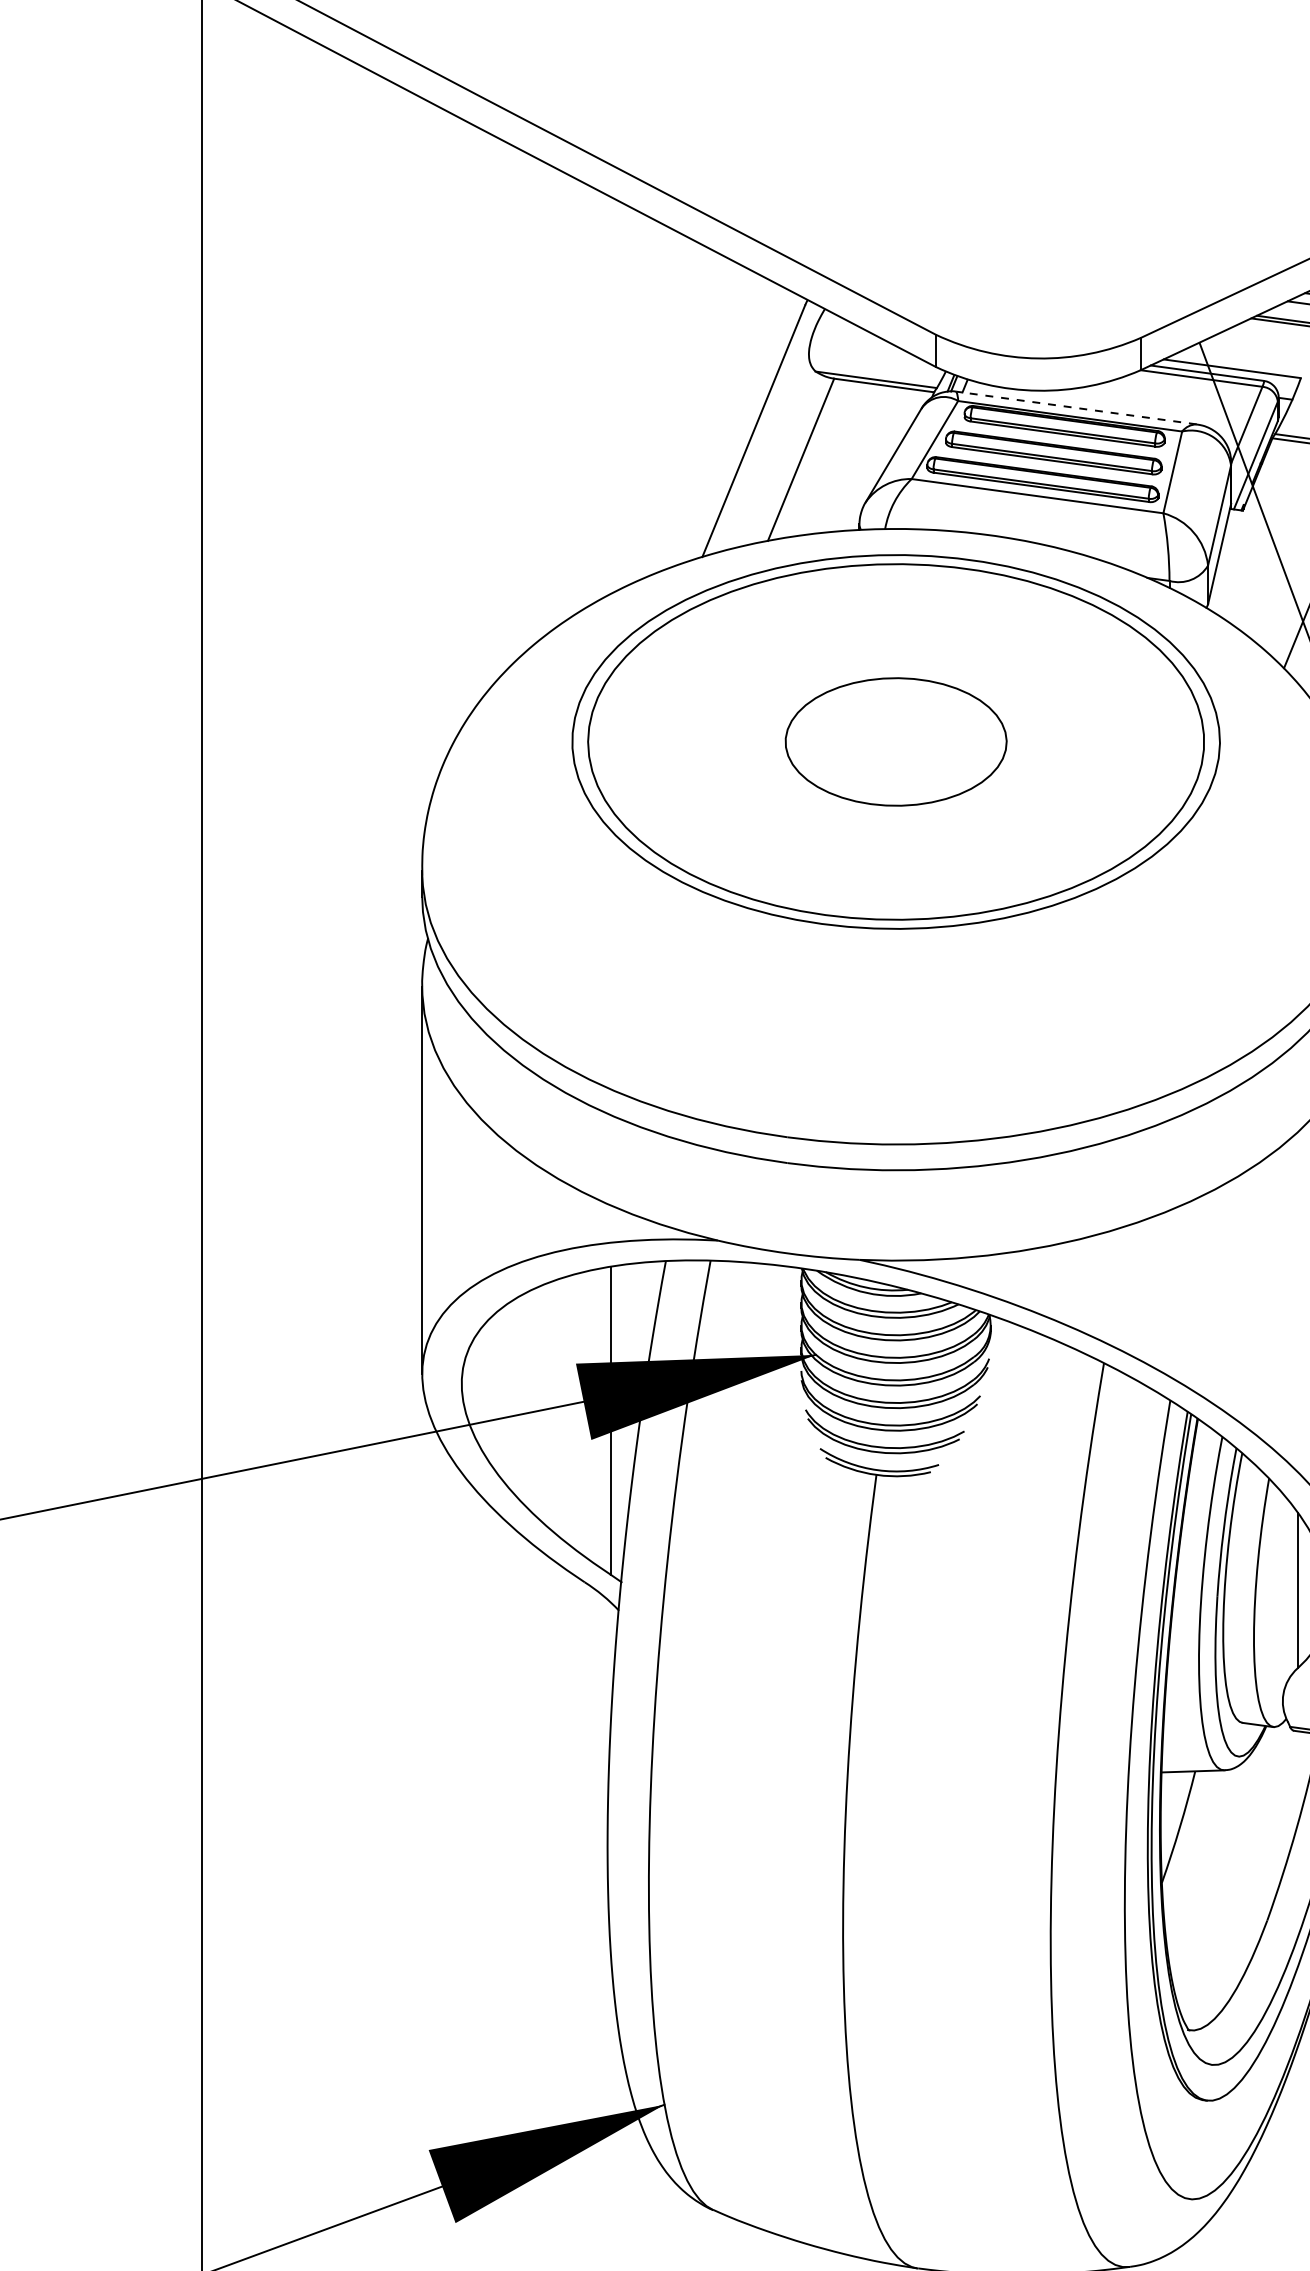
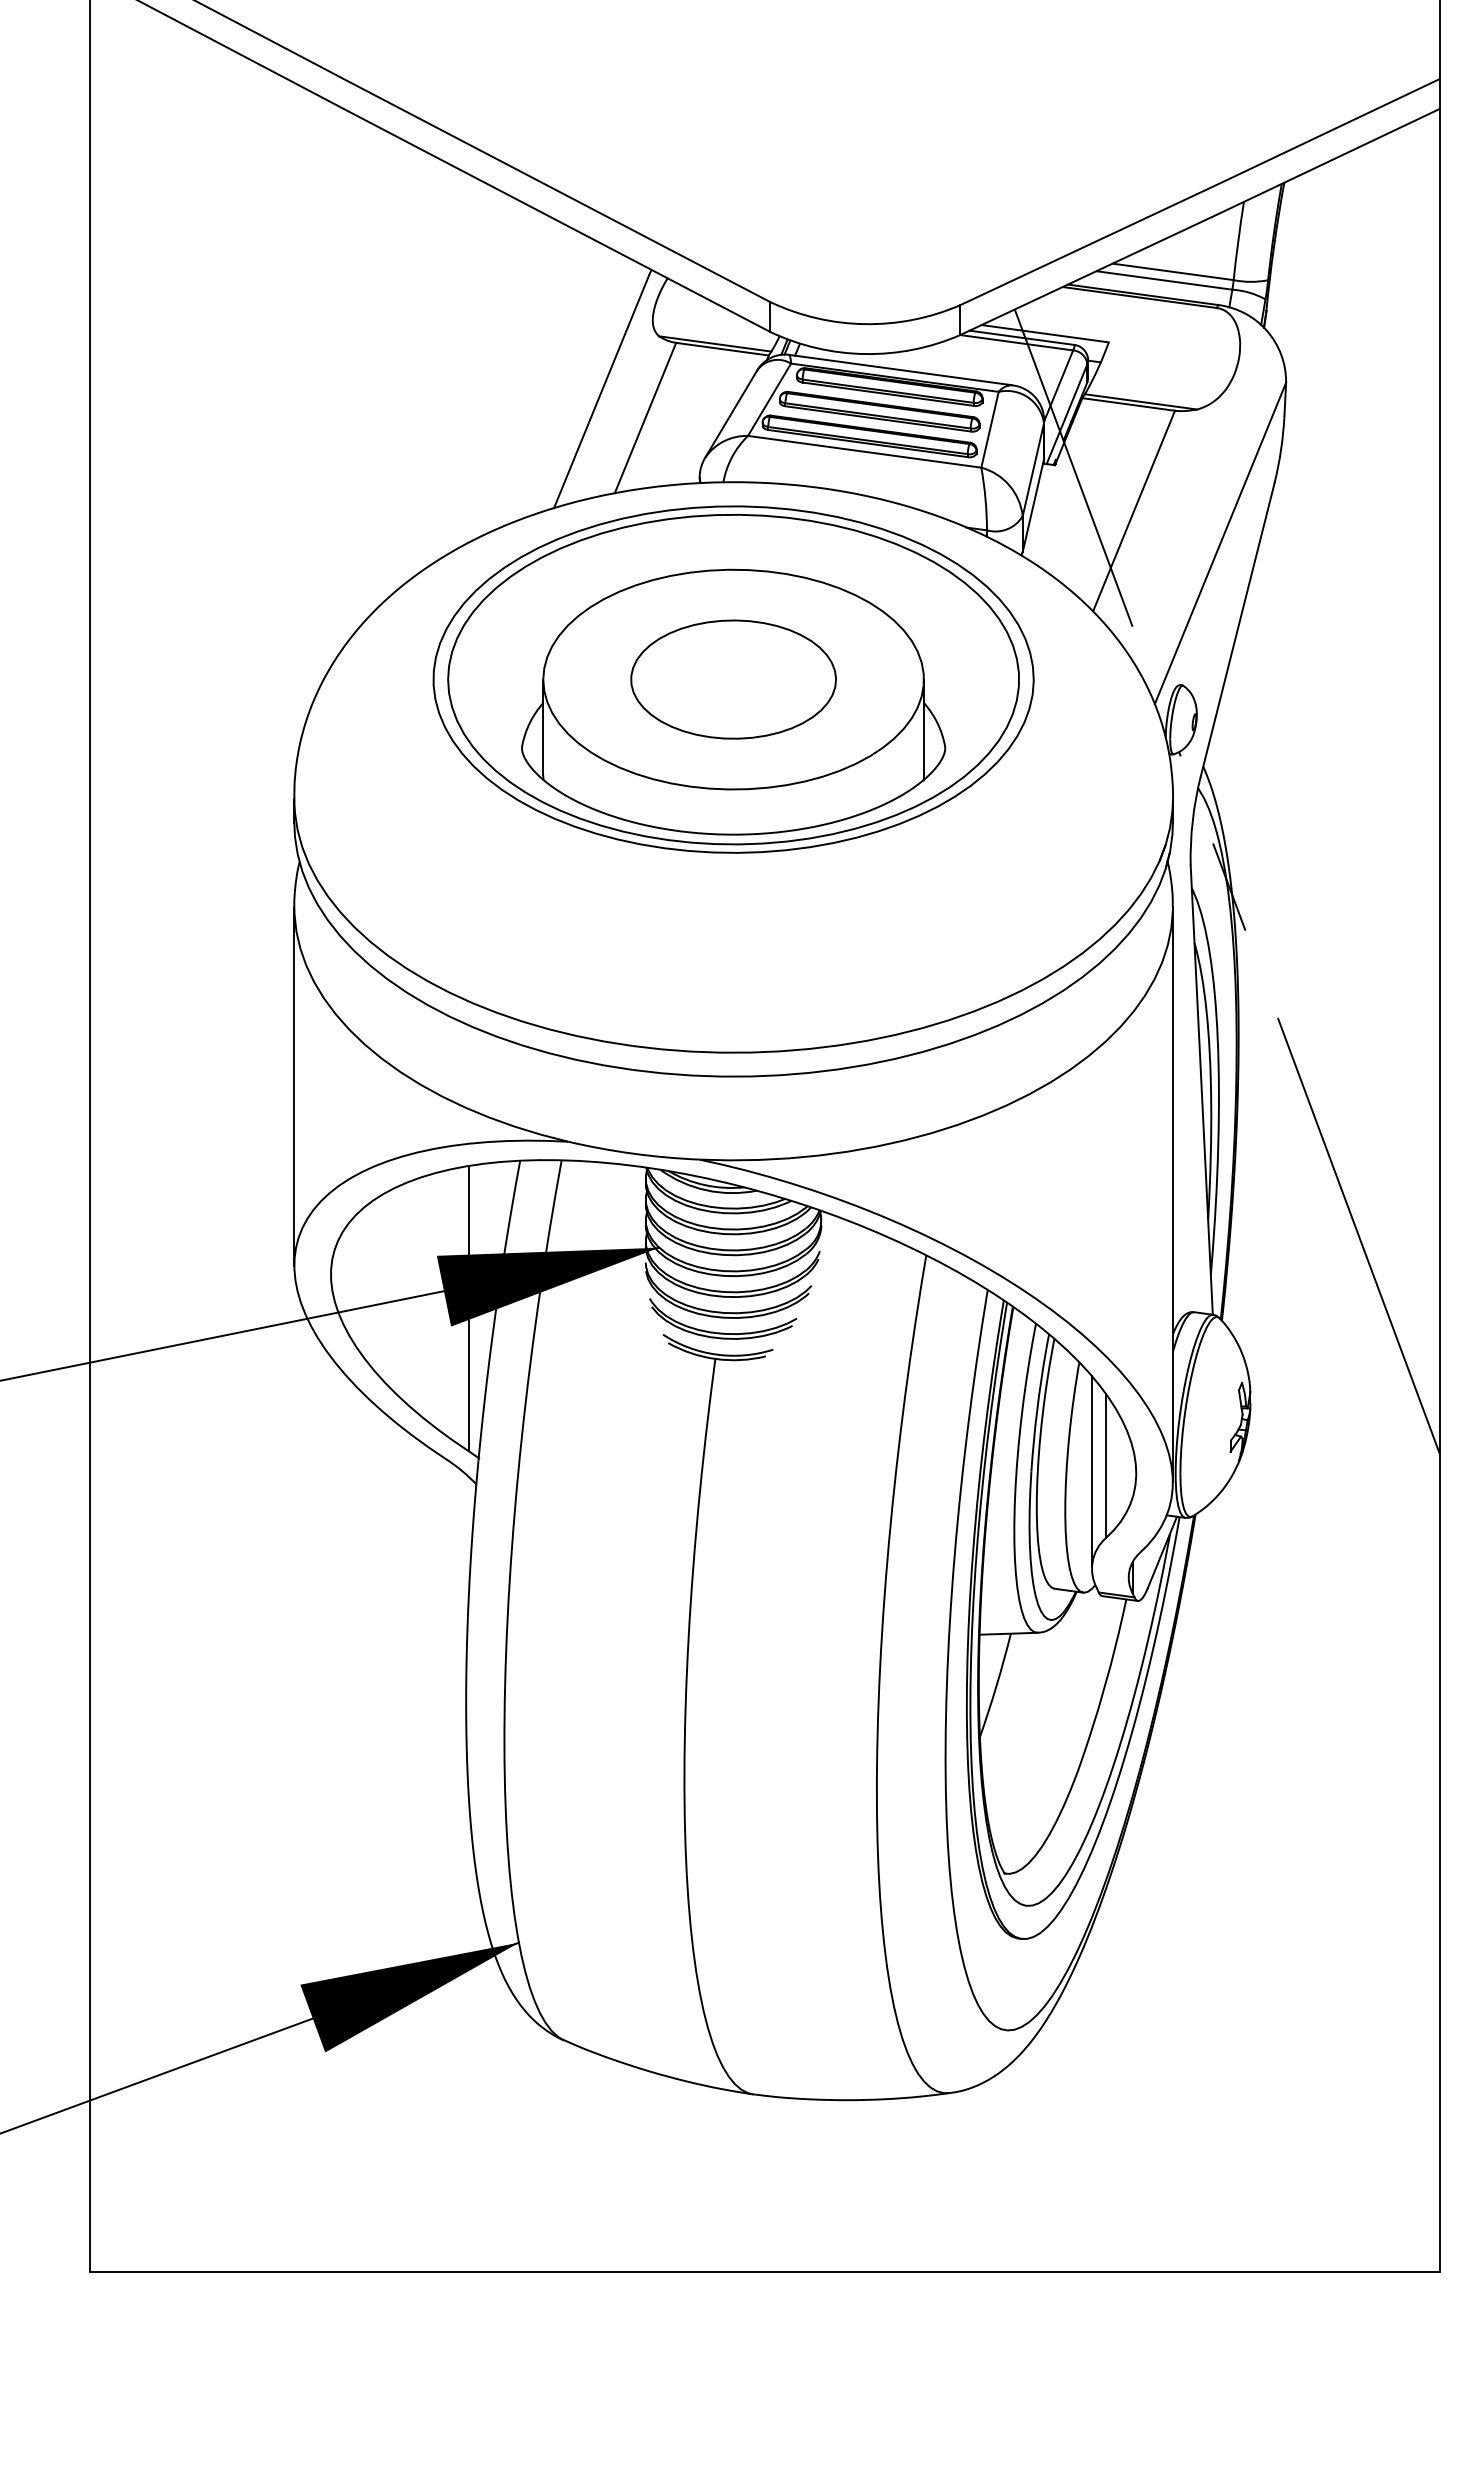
line: (1076, 408) -> (900, 370), dashed -> solid
part: (896, 765) -> (733, 701), added
line: (1283, 1596) -> (1092, 1471), added

